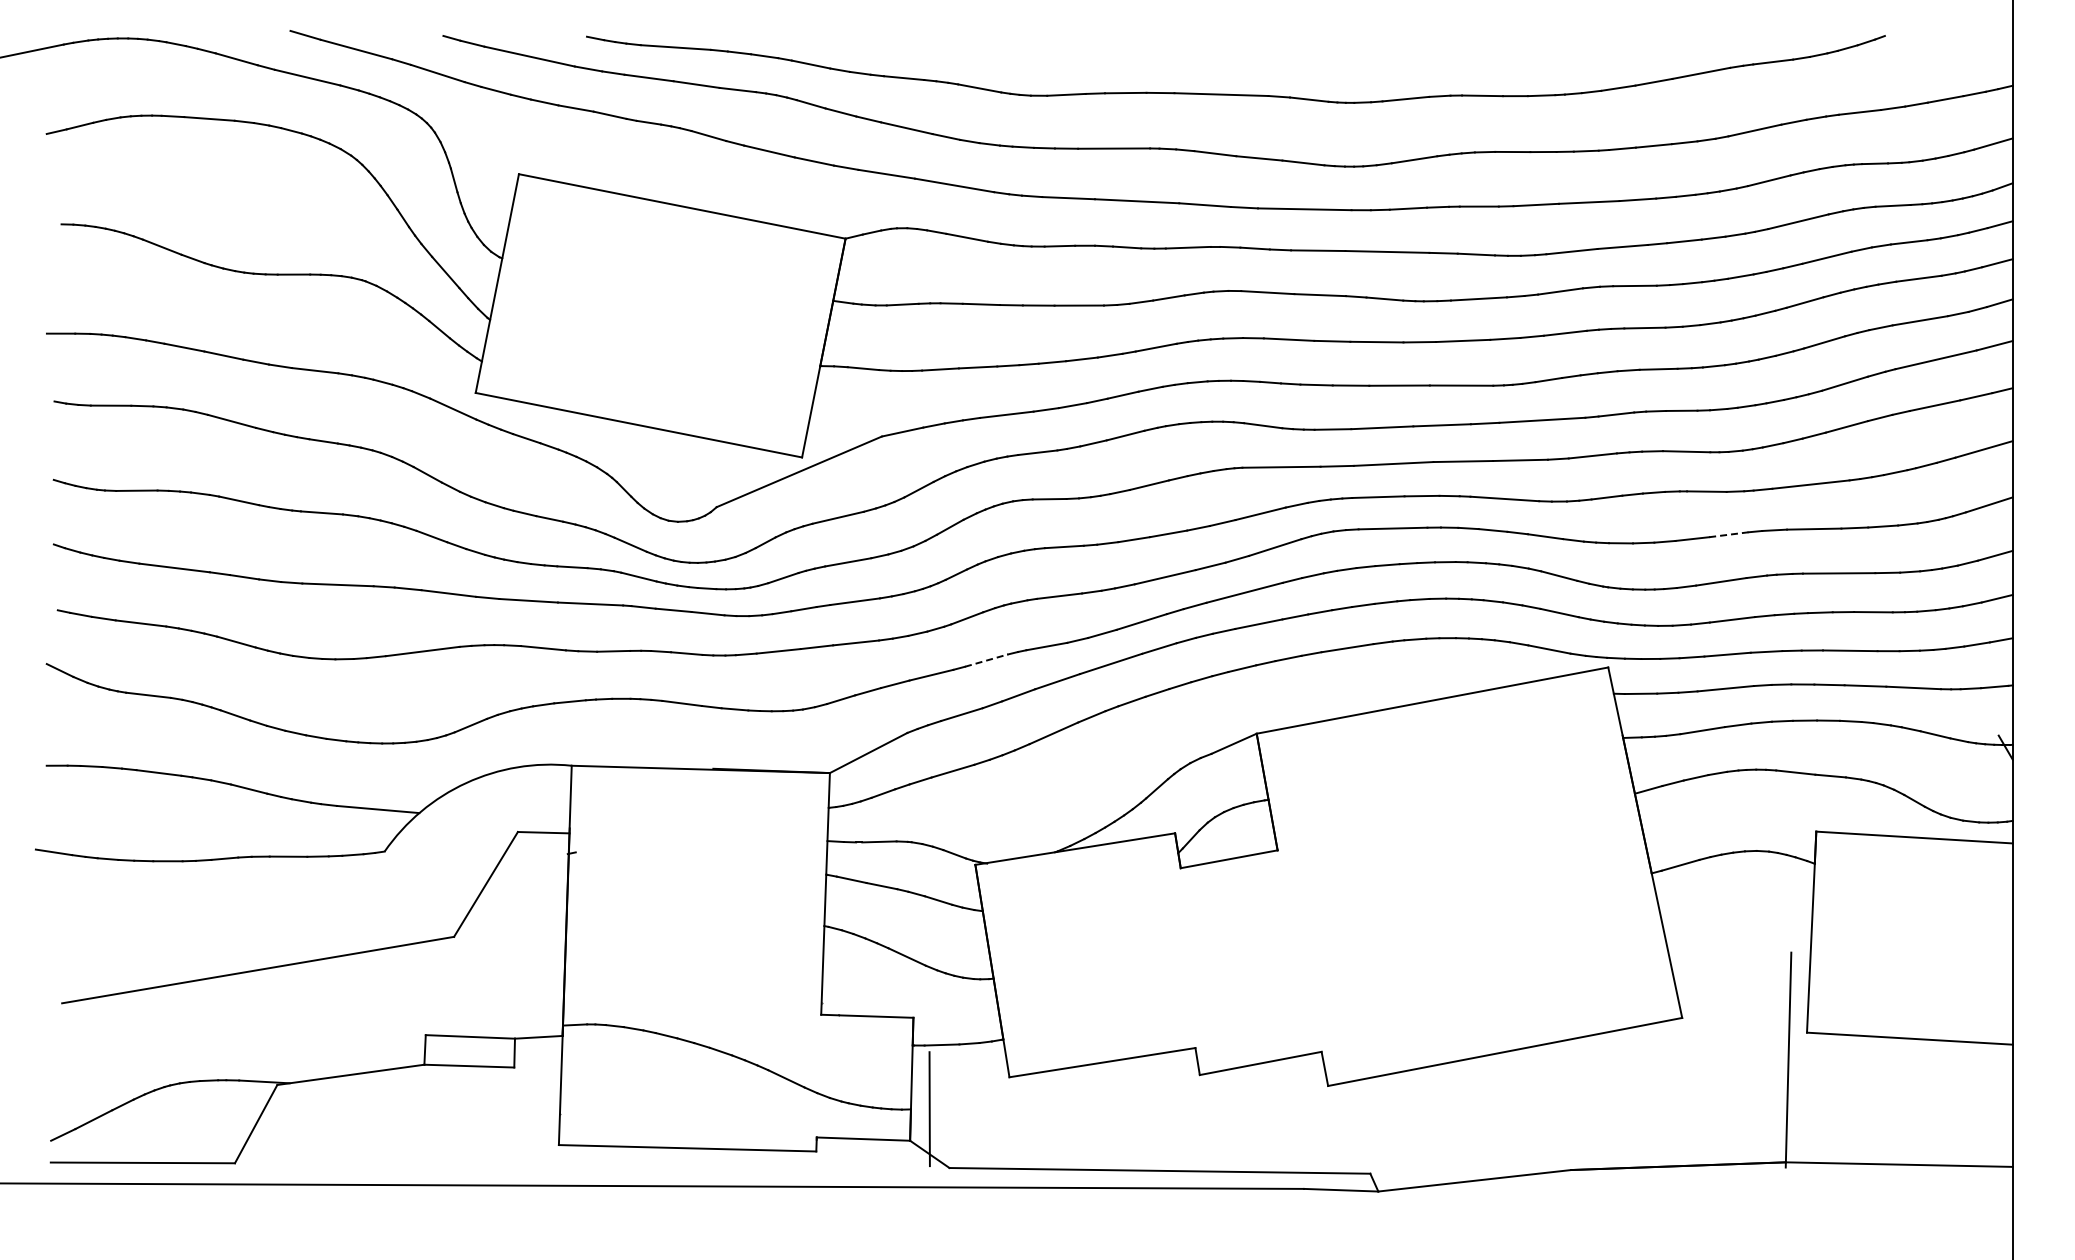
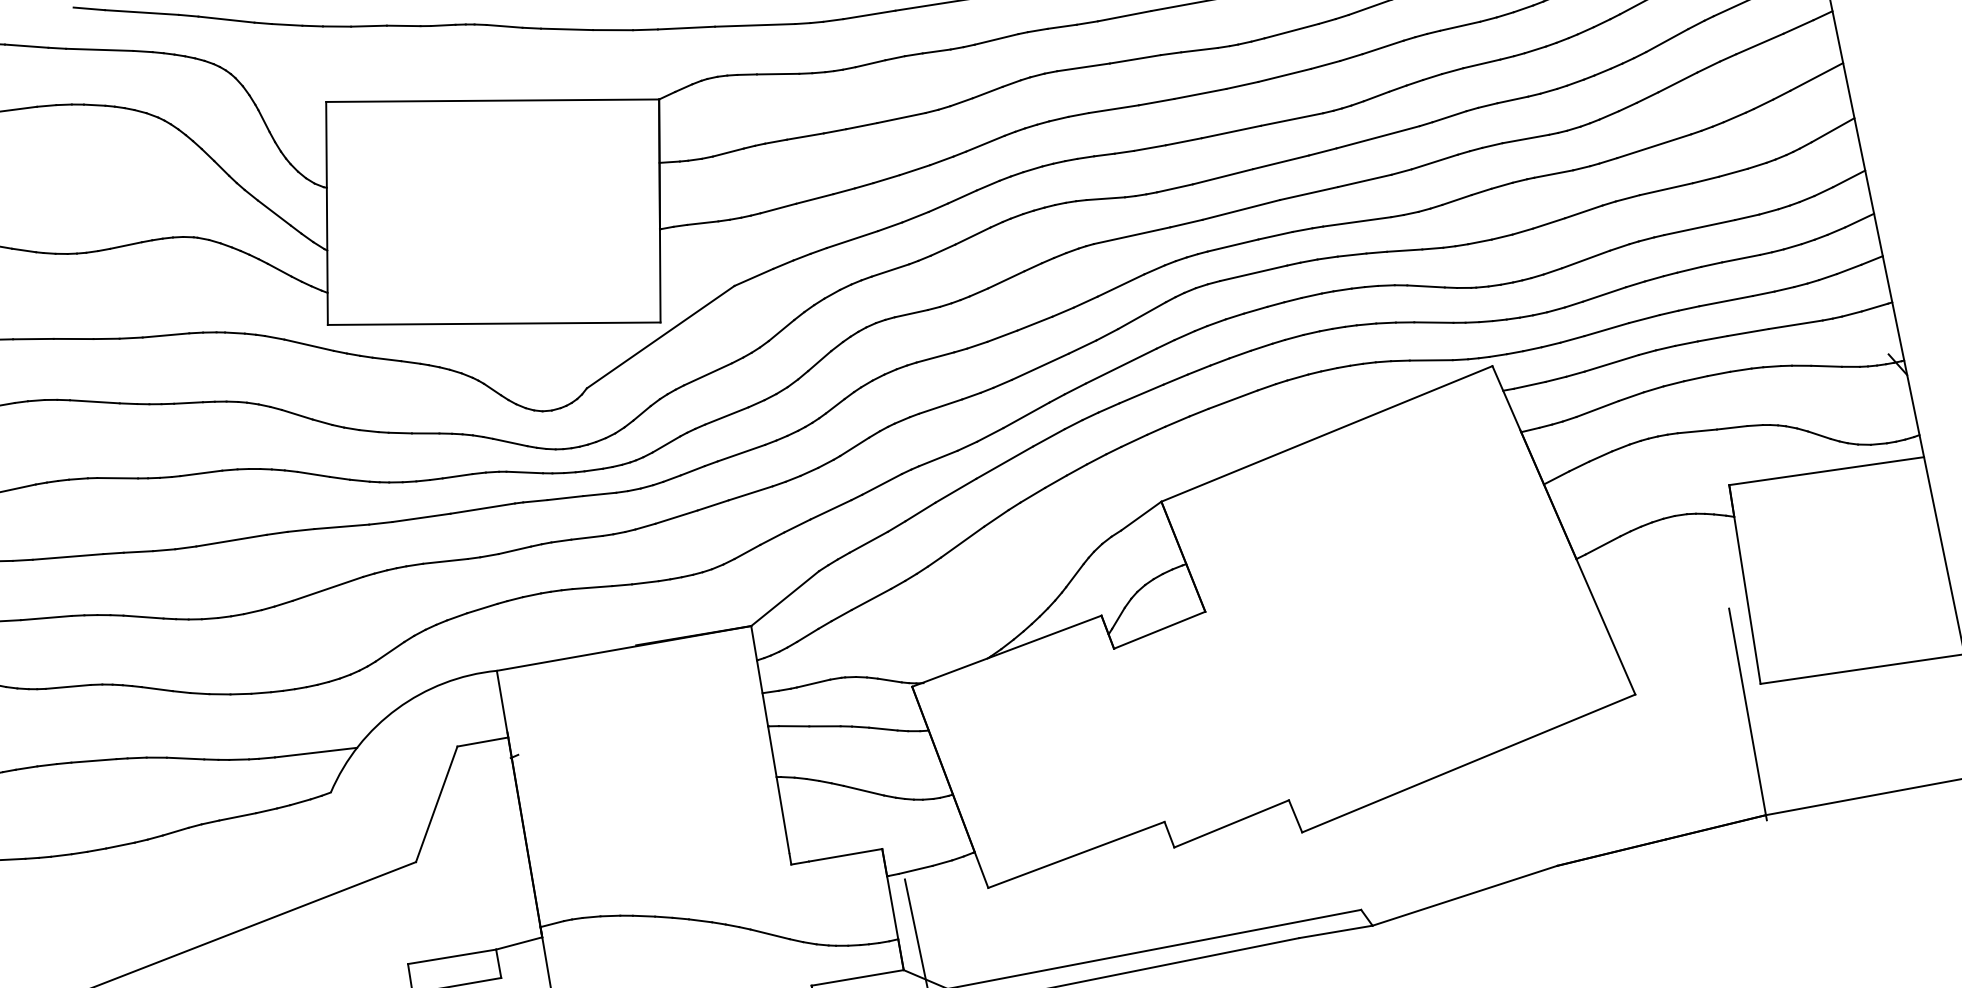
line: (1728, 534) -> (1583, 211), dashed -> solid
line: (987, 660) -> (882, 484), dashed -> solid

